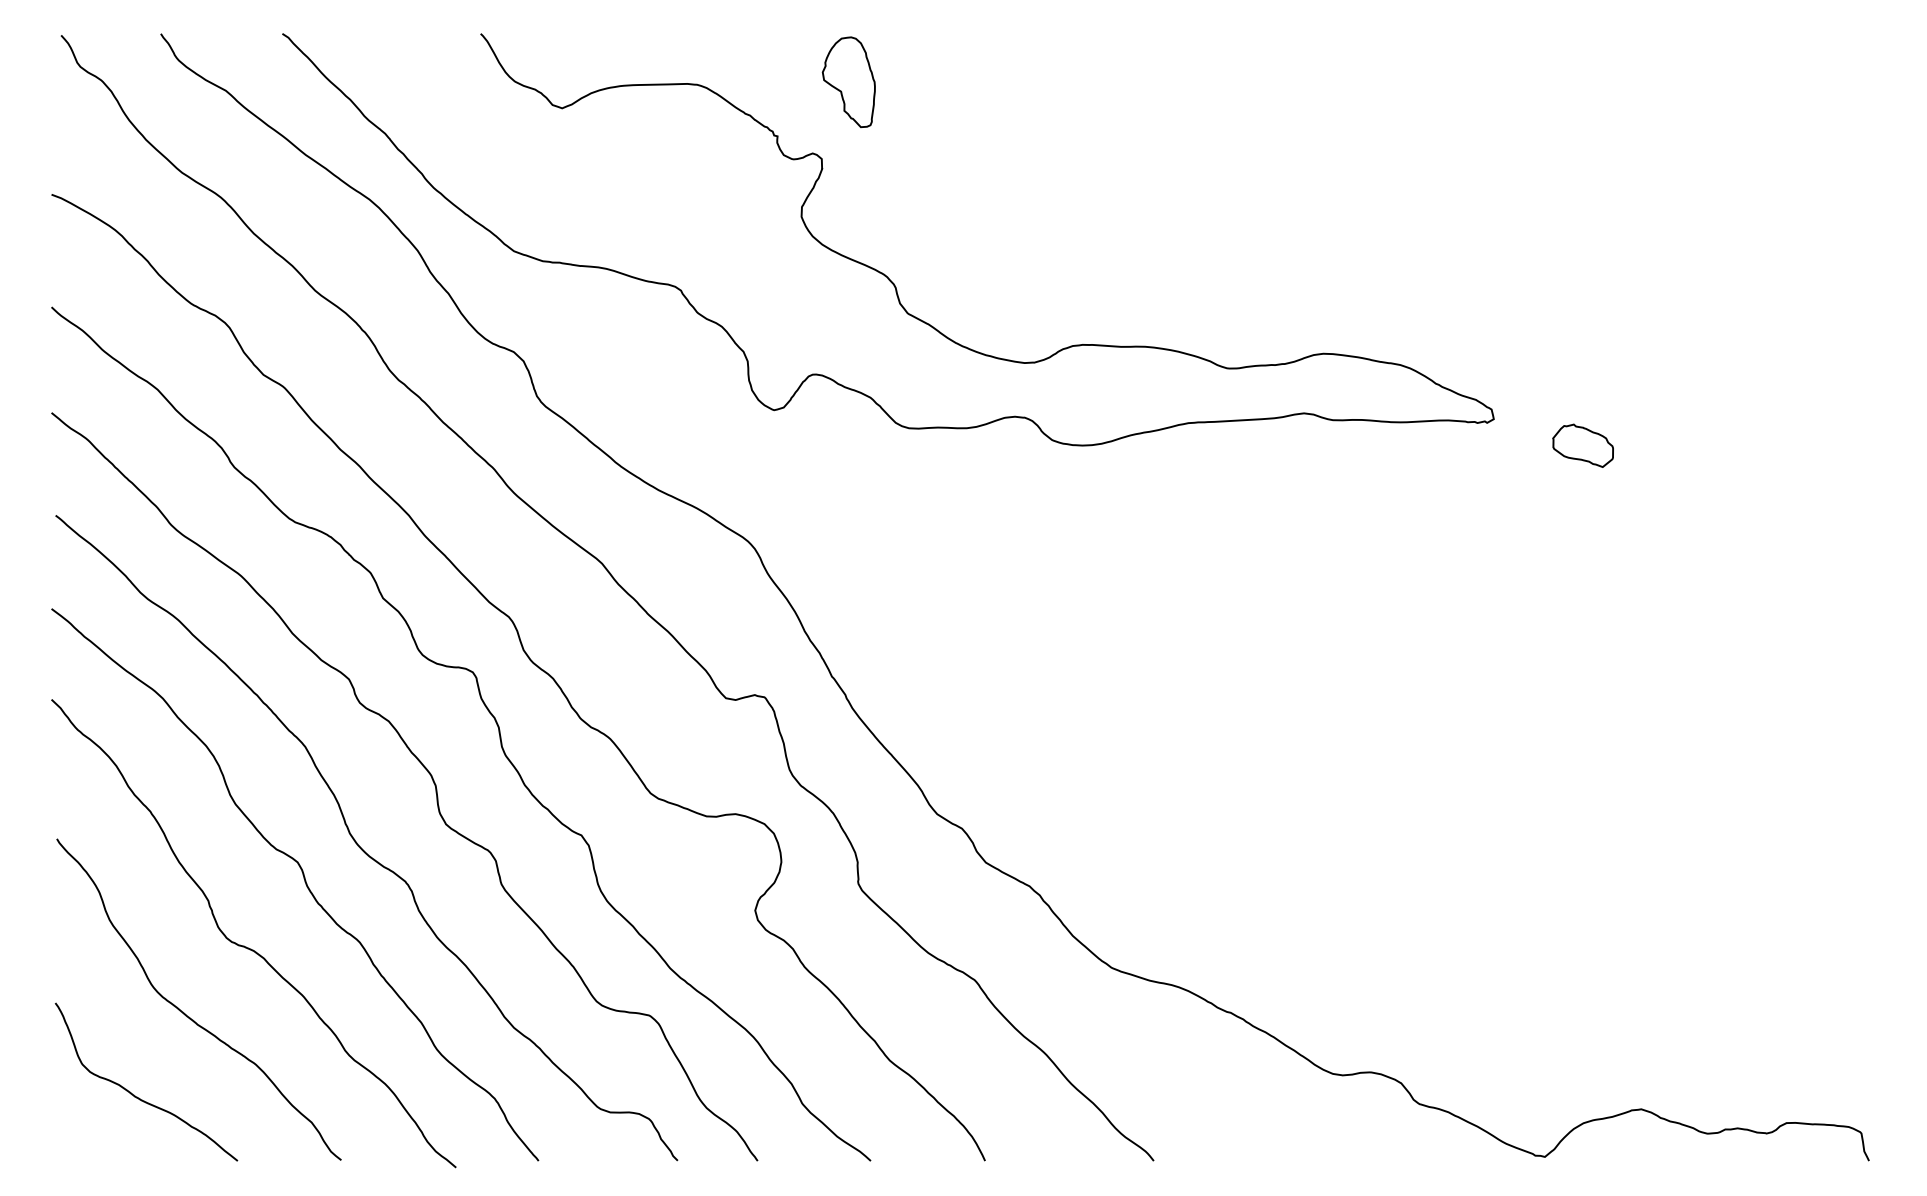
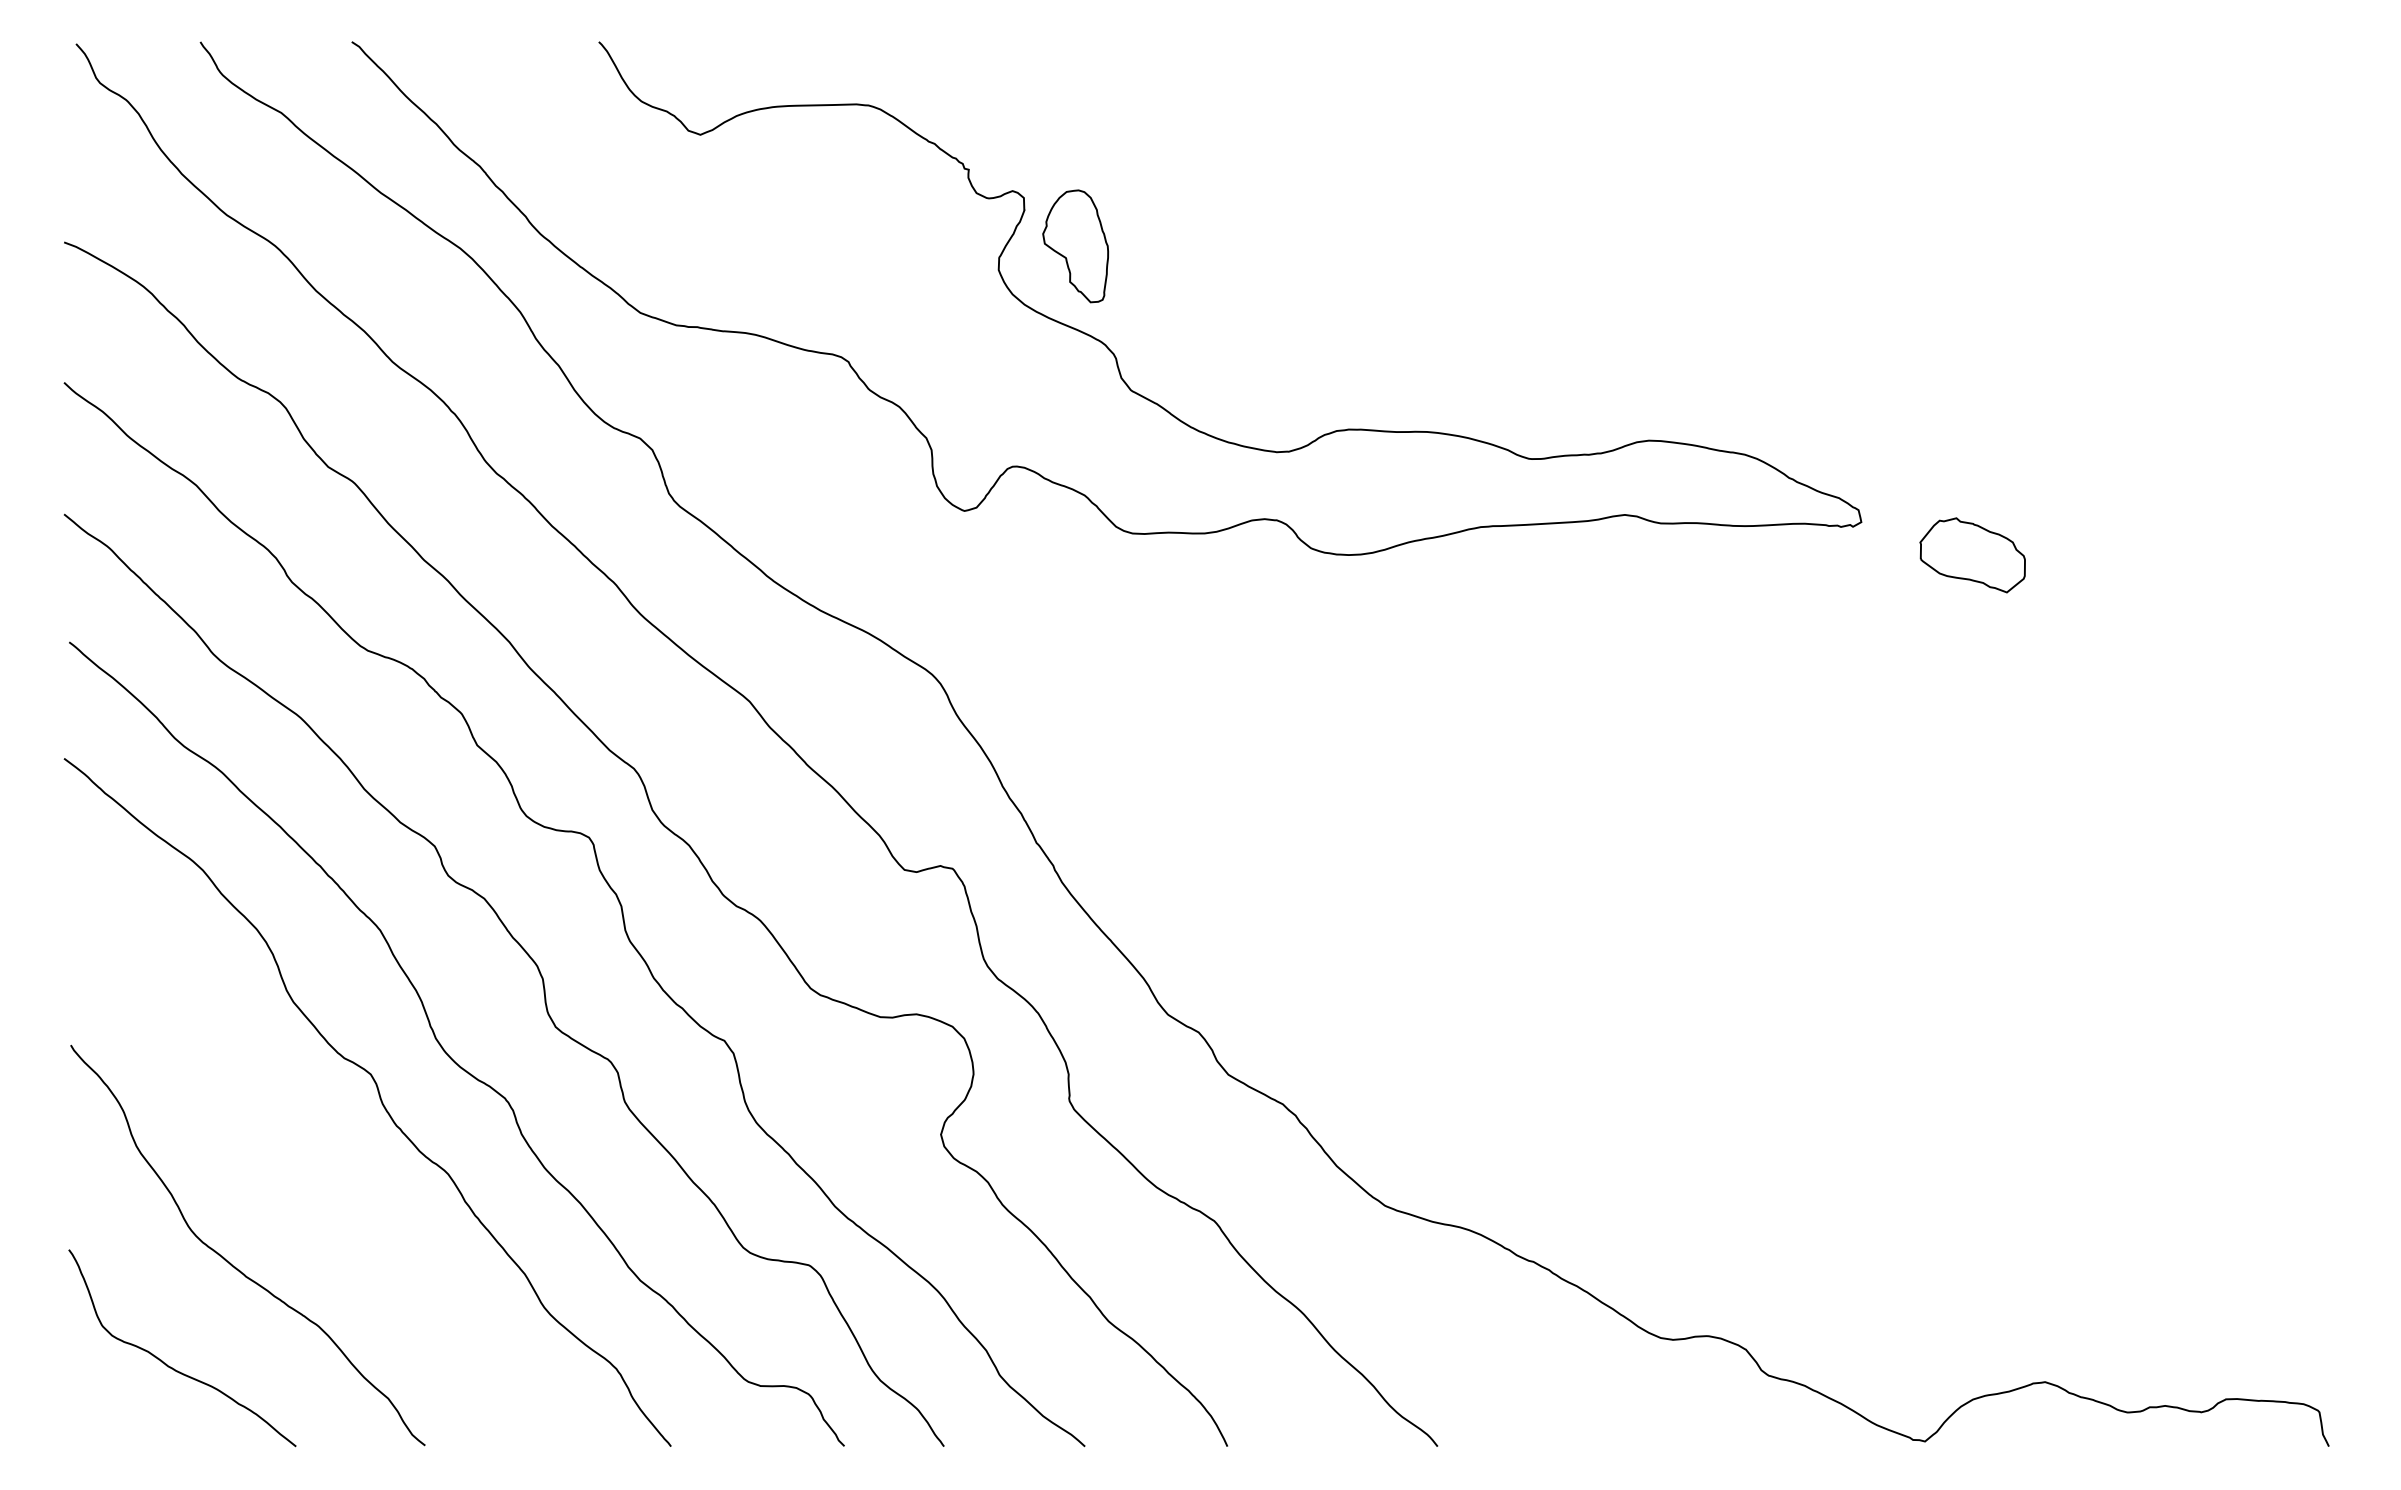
part: (848, 82) -> (1075, 246), moved
part: (1583, 445) -> (1972, 555), size x1.4
curve: (248, 947) -> (309, 1180), removed

